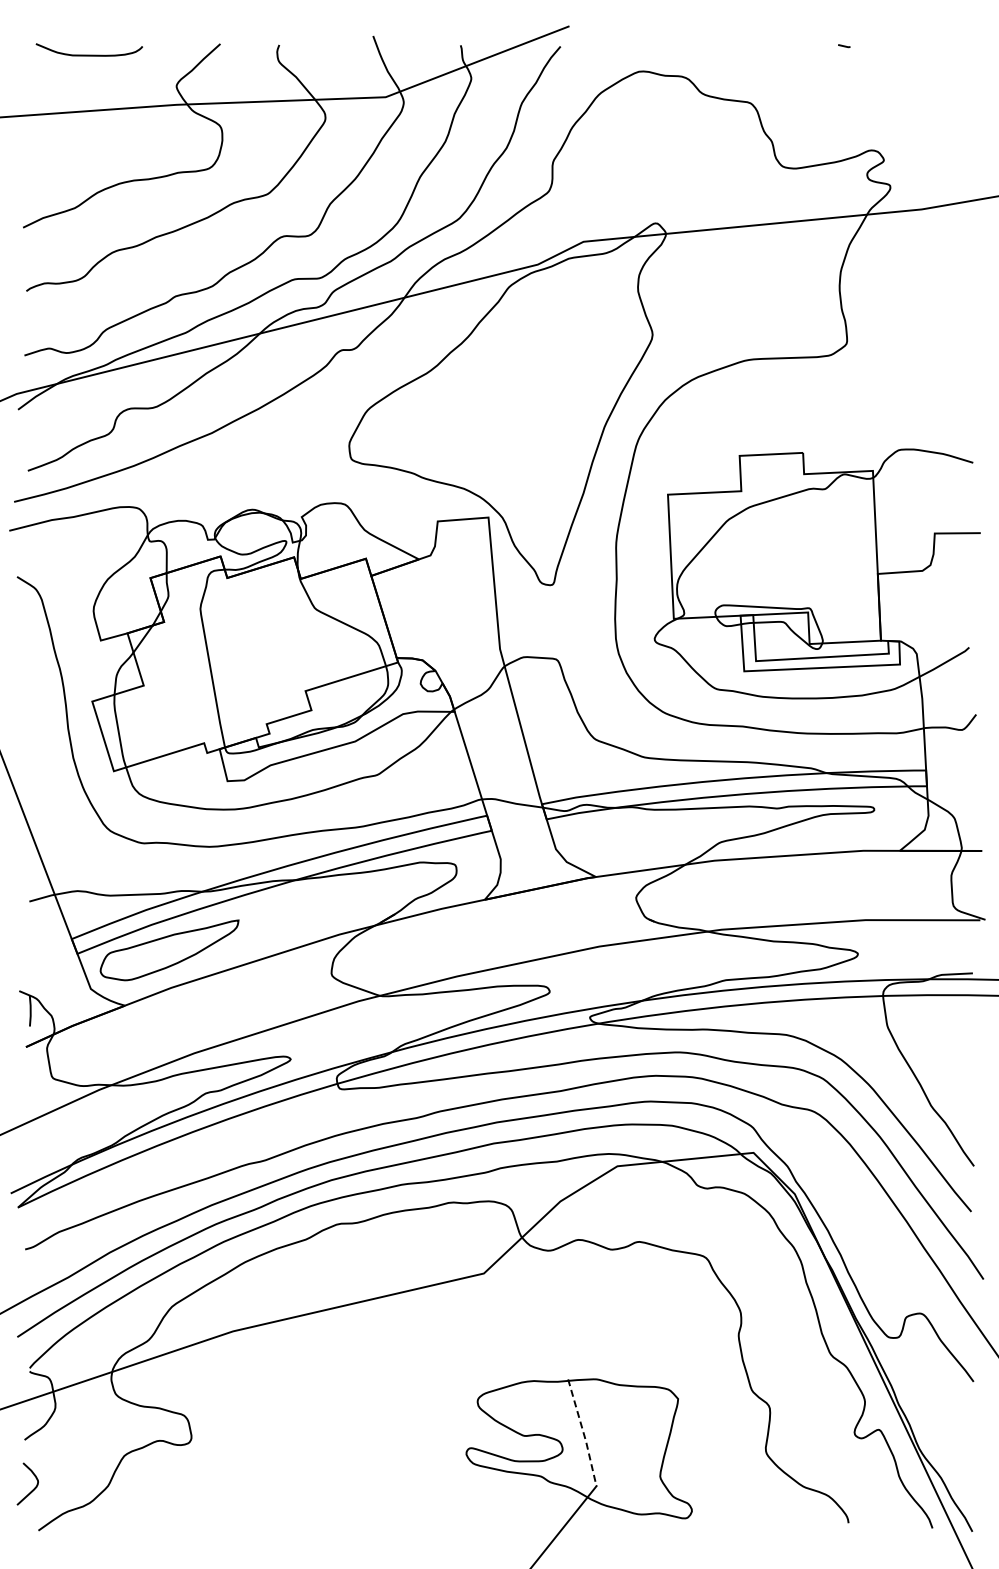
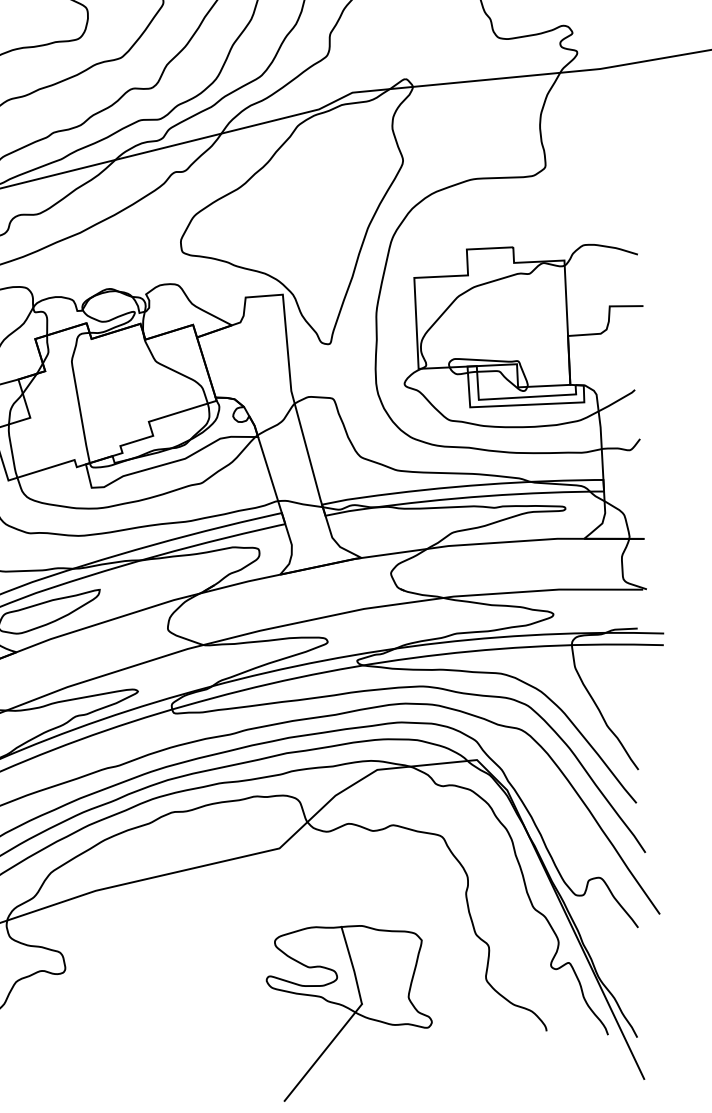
line: (583, 1433) -> (352, 965), dashed -> solid

